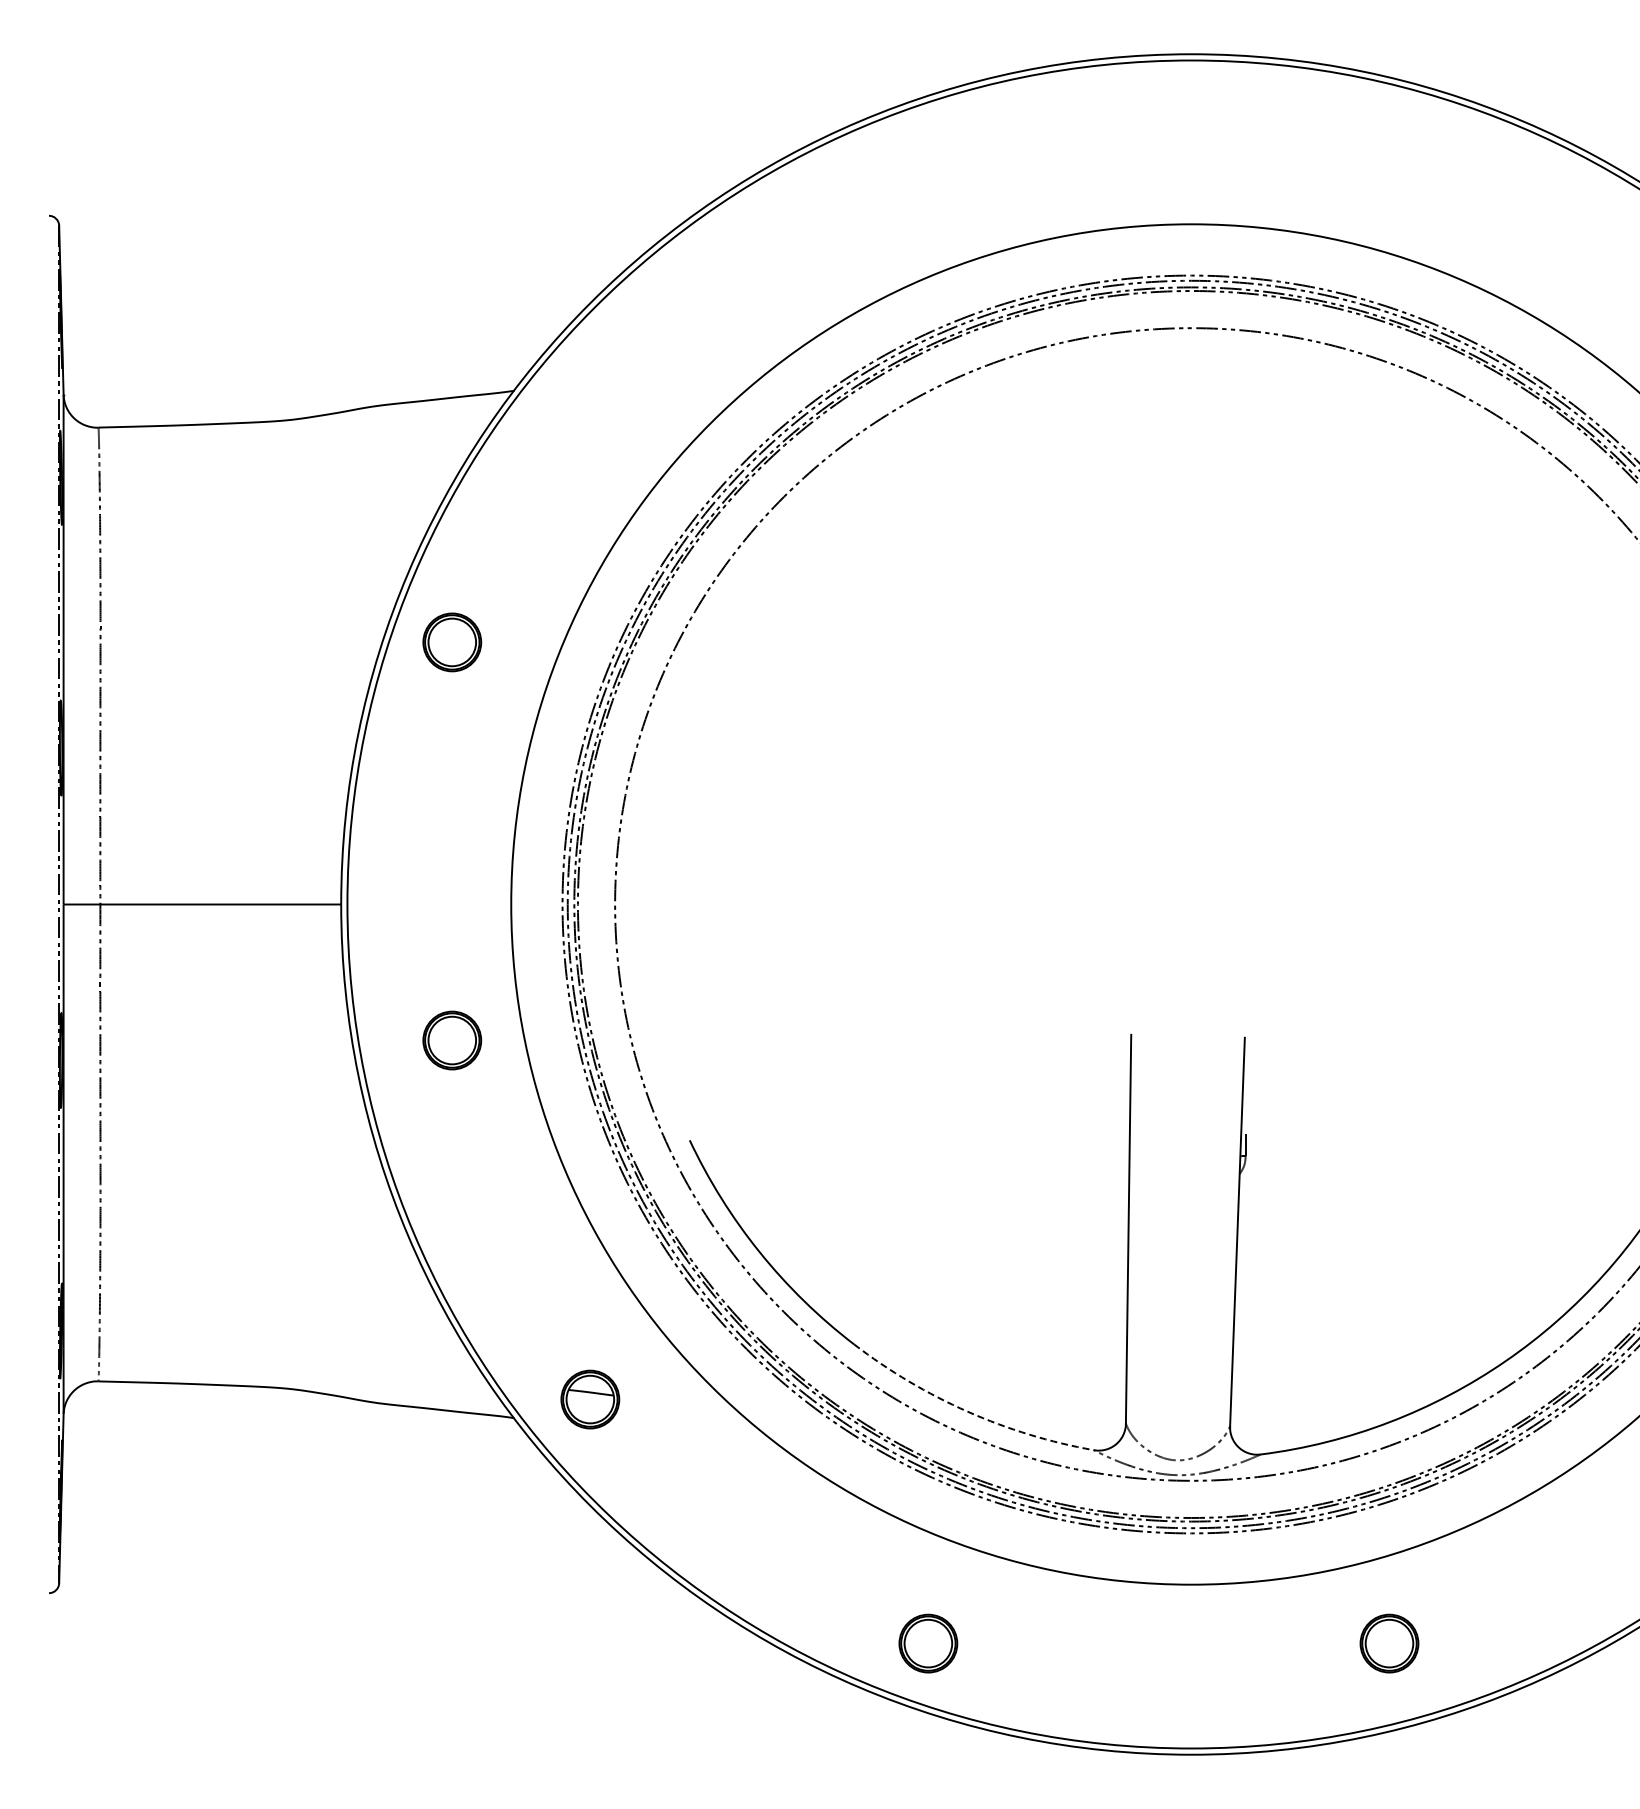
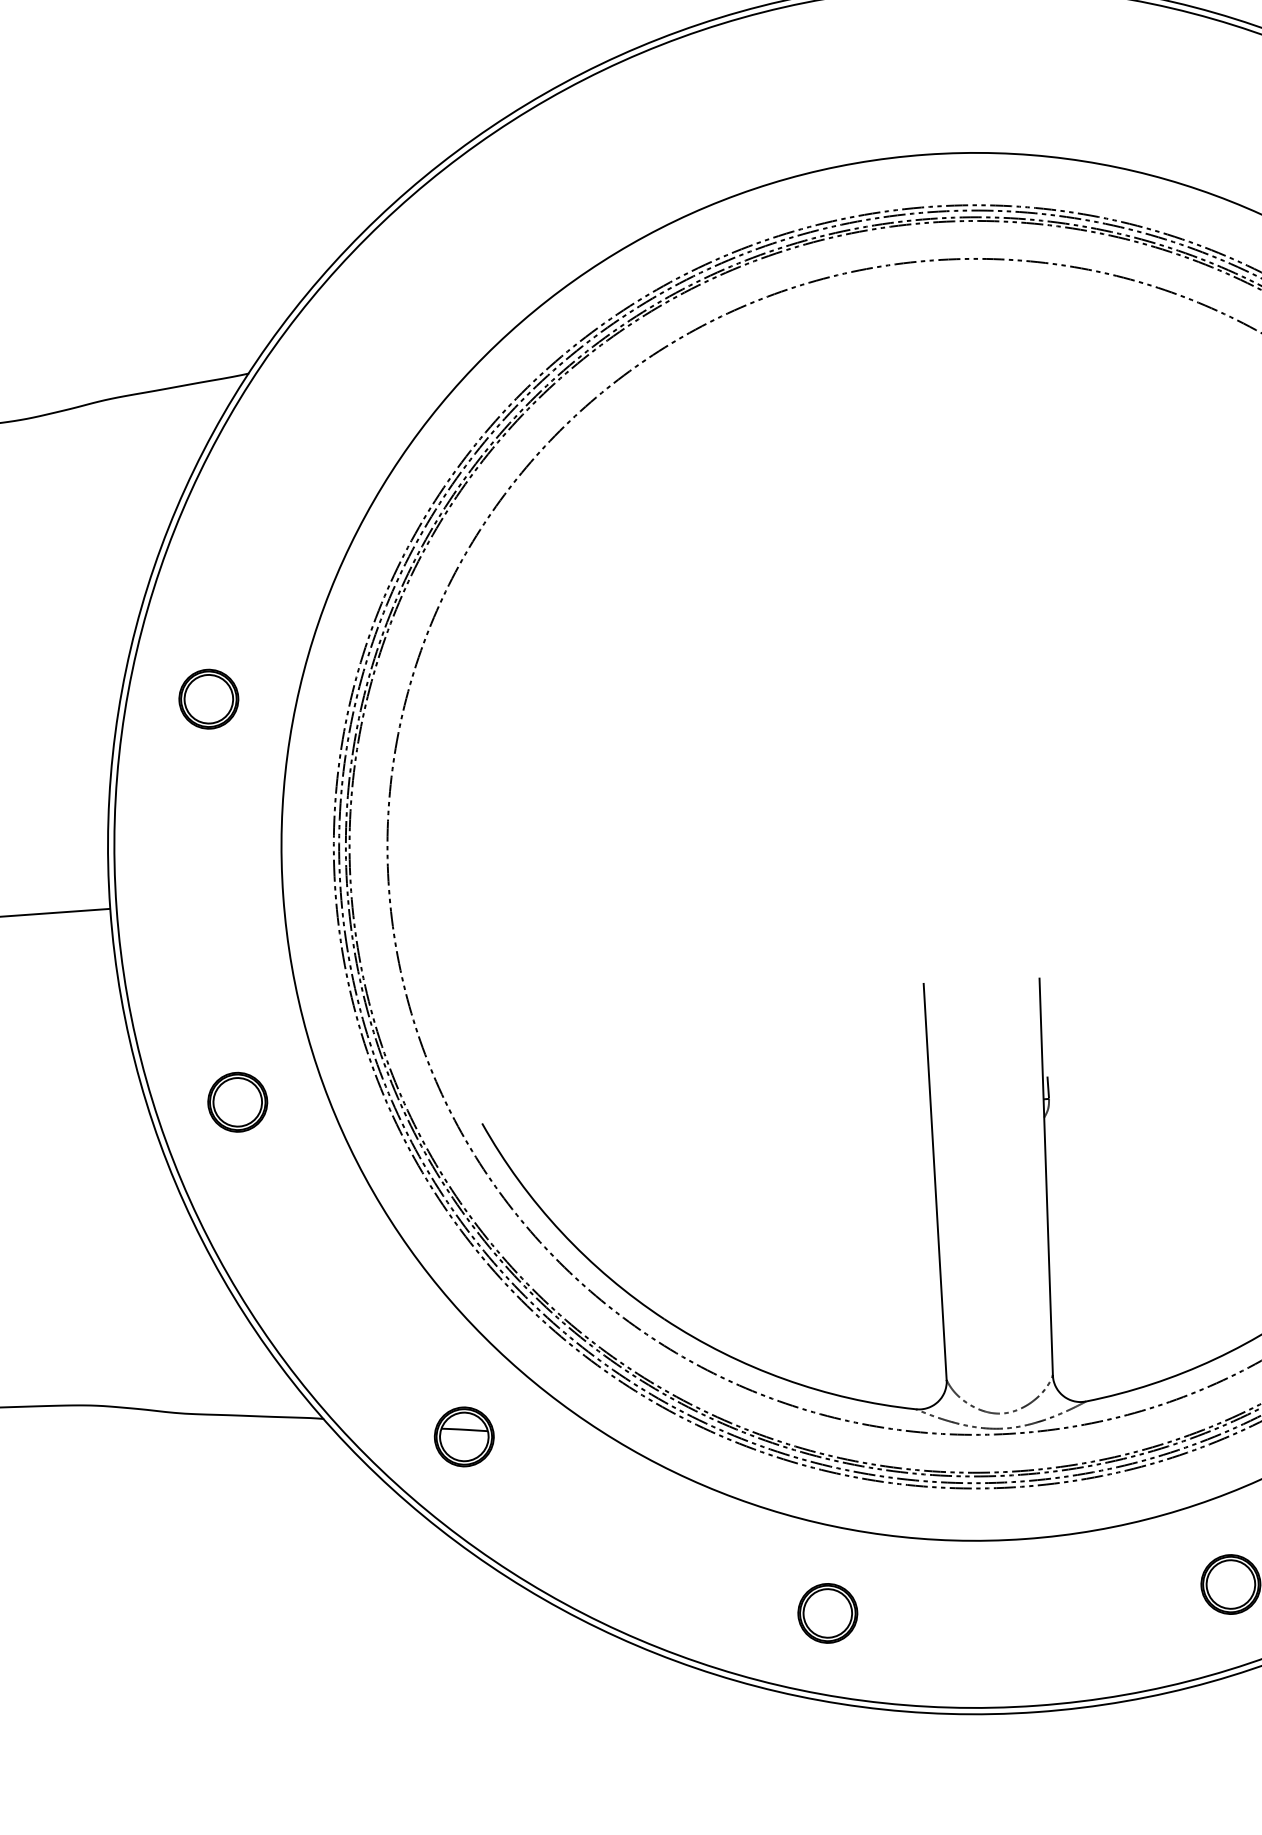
part: (452, 642) -> (209, 699), moved
part: (452, 1040) -> (237, 1102), moved
part: (590, 1399) -> (464, 1436), moved
arc: (967, 1411) -> (784, 1379), dashed -> solid
part: (928, 1643) -> (827, 1613), moved

